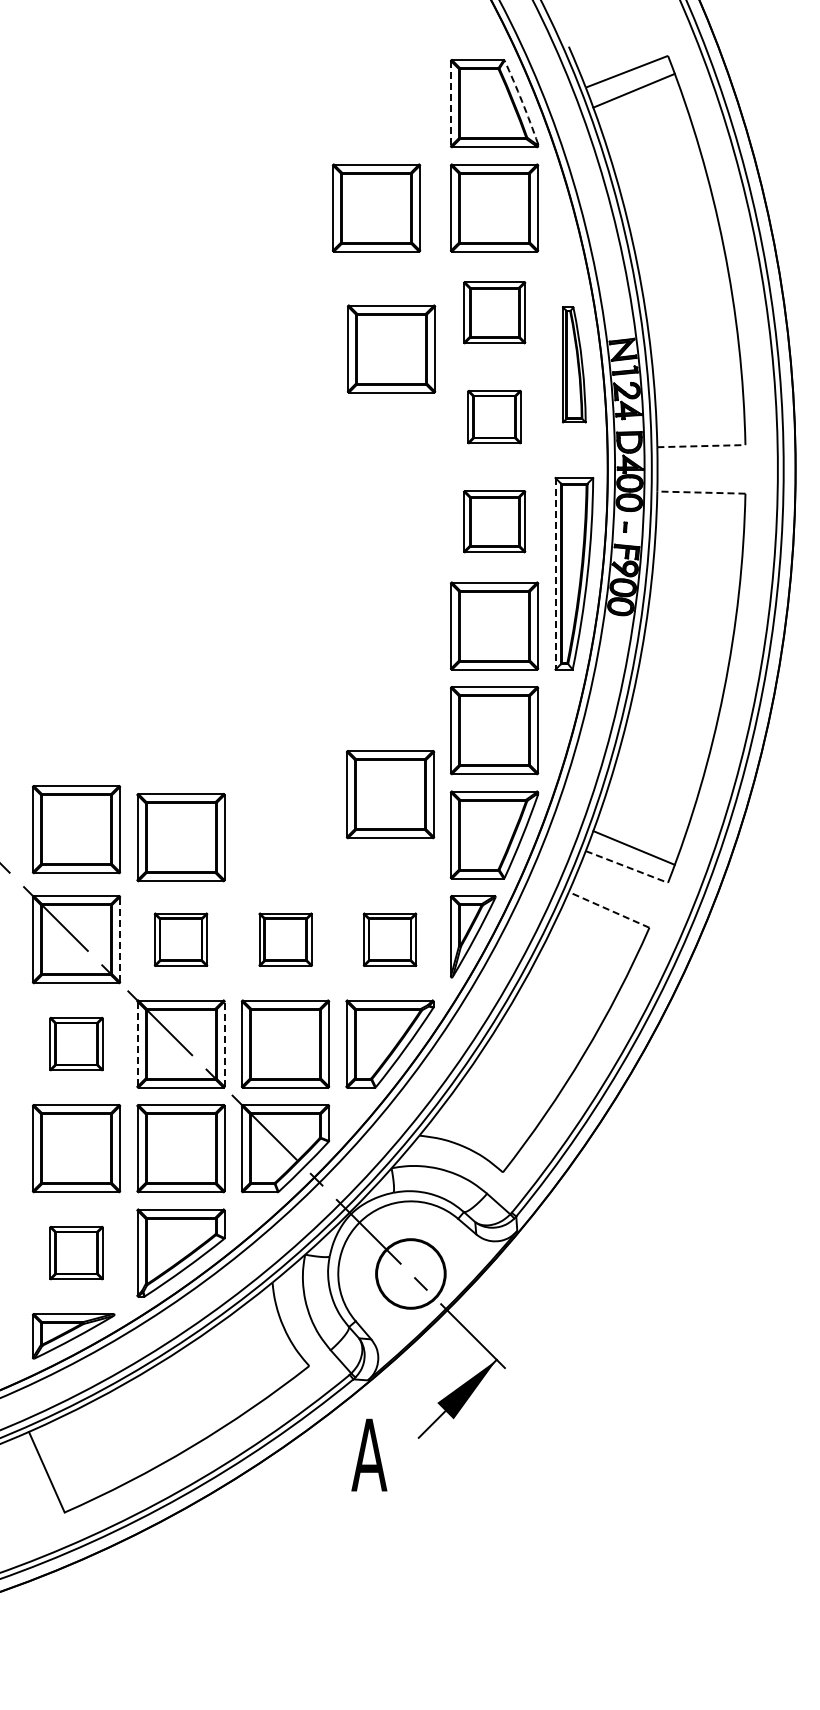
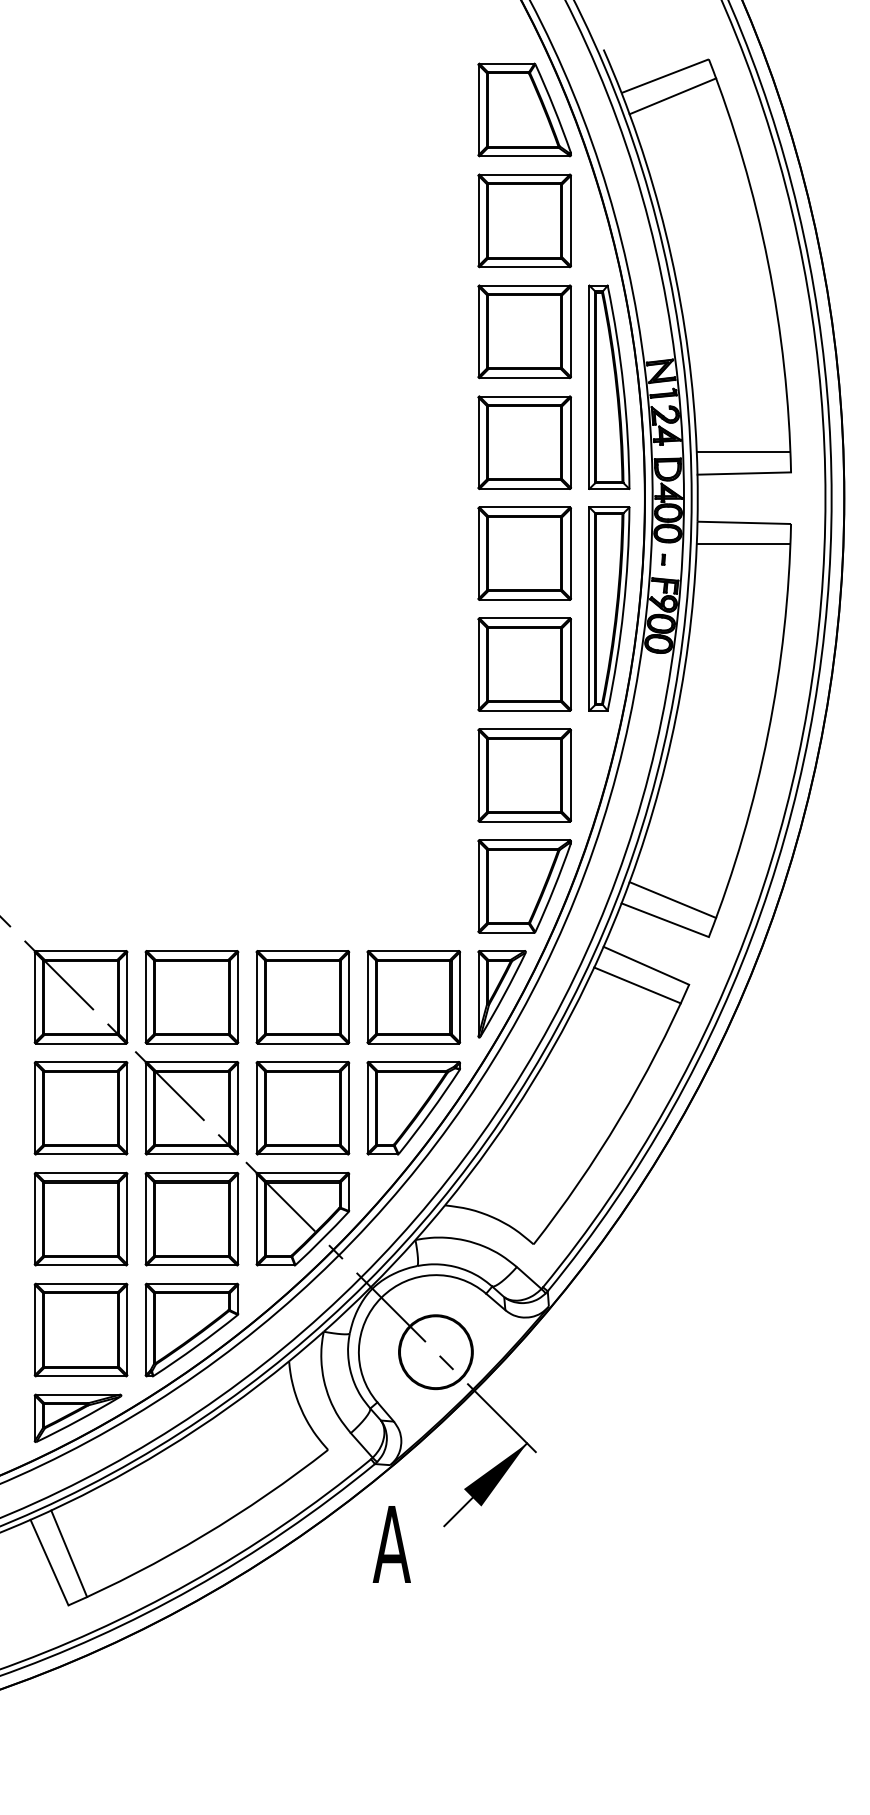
arc: (522, 101) -> (554, 107), dashed -> solid
line: (451, 103) -> (479, 109), dashed -> solid
part: (376, 207) -> (399, 220), removed
part: (494, 312) -> (524, 331), size x1.43
part: (391, 348) -> (415, 369), removed
part: (574, 364) -> (609, 386), size x1.67
part: (494, 416) -> (524, 442), size x1.67
line: (700, 425) -> (743, 451), added
line: (701, 446) -> (744, 473), dashed -> solid
line: (700, 492) -> (743, 522), dashed -> solid
line: (700, 512) -> (743, 543), added
part: (494, 521) -> (524, 553), size x1.43
line: (555, 573) -> (589, 608), dashed -> solid
part: (390, 794) -> (414, 843), removed
part: (76, 829) -> (81, 880), removed
part: (180, 837) -> (191, 888), removed
line: (627, 867) -> (665, 920), dashed -> solid
line: (608, 909) -> (645, 965), dashed -> solid
line: (600, 928) -> (637, 985), added
line: (120, 939) -> (127, 997), dashed -> solid
part: (180, 939) -> (191, 997), size x1.67
part: (285, 939) -> (302, 997), size x1.67
part: (389, 939) -> (413, 997), size x1.67
part: (76, 1043) -> (81, 1107), size x1.67
line: (137, 1044) -> (145, 1108), dashed -> solid
line: (224, 1044) -> (238, 1108), dashed -> solid
part: (76, 1252) -> (81, 1329), size x1.67
line: (65, 1463) -> (69, 1553), added

